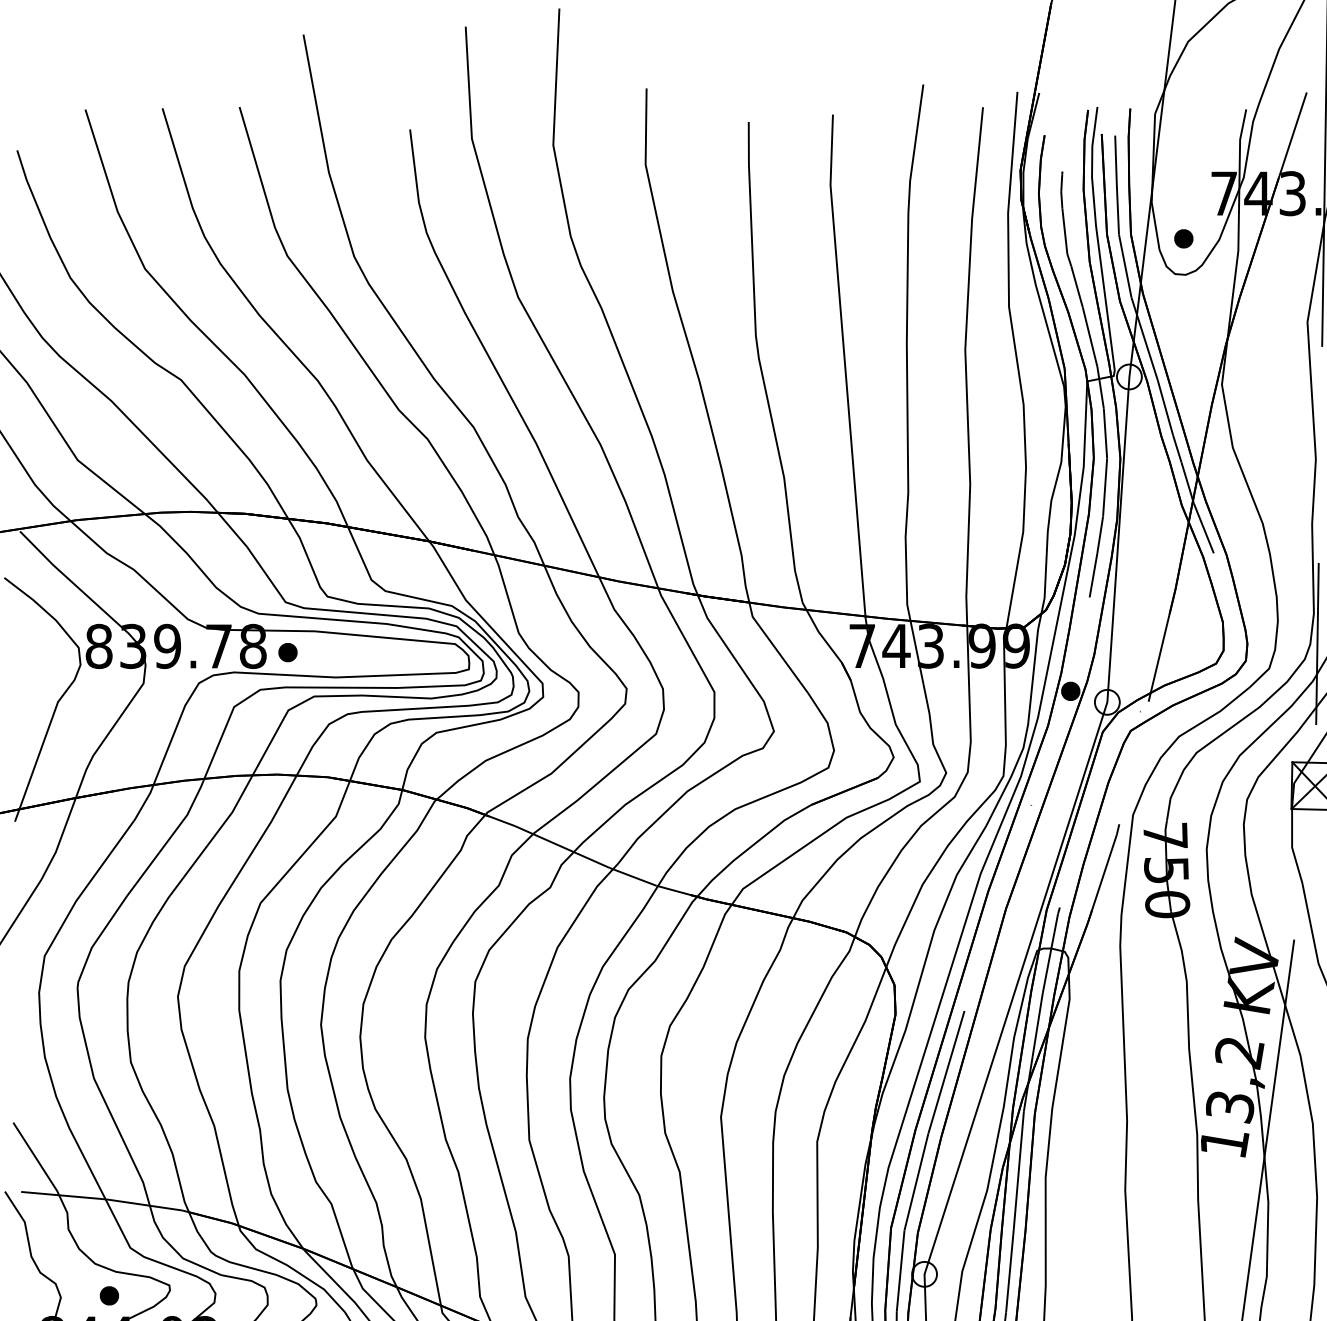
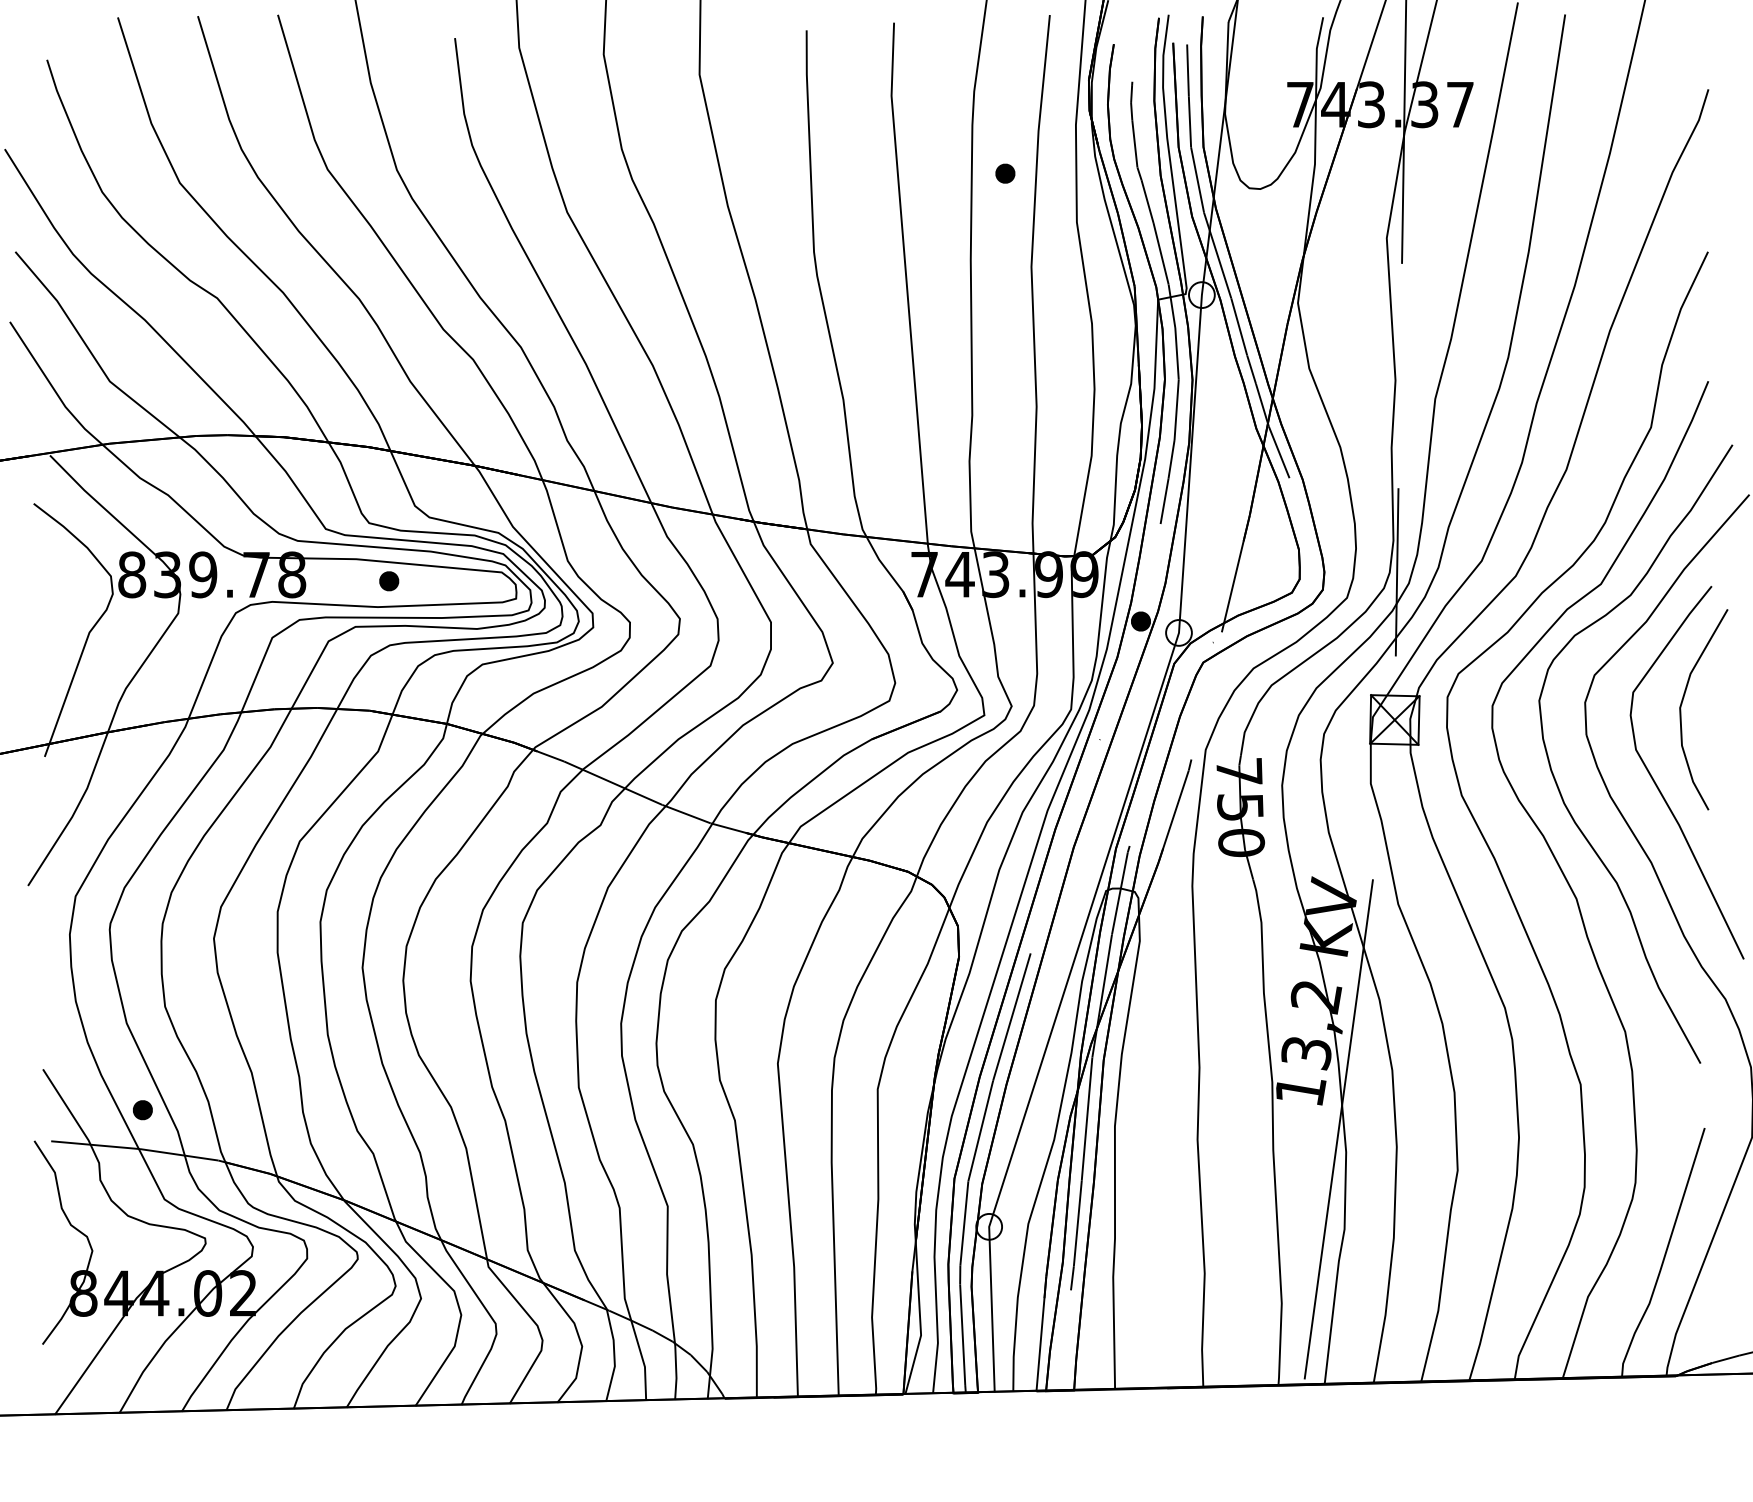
part: (1183, 238) -> (1005, 173), moved
part: (288, 652) -> (389, 581), moved
part: (109, 1296) -> (142, 1110), moved

